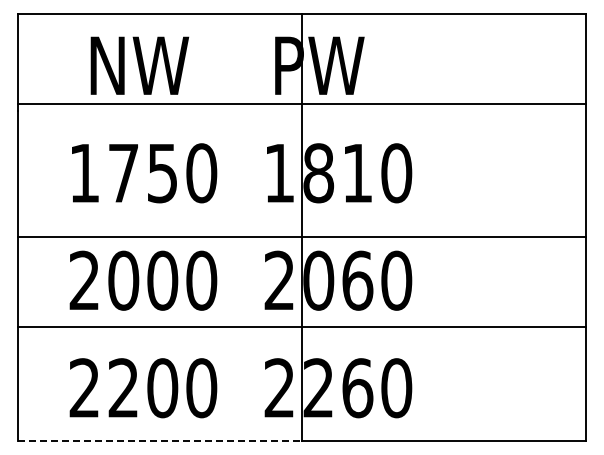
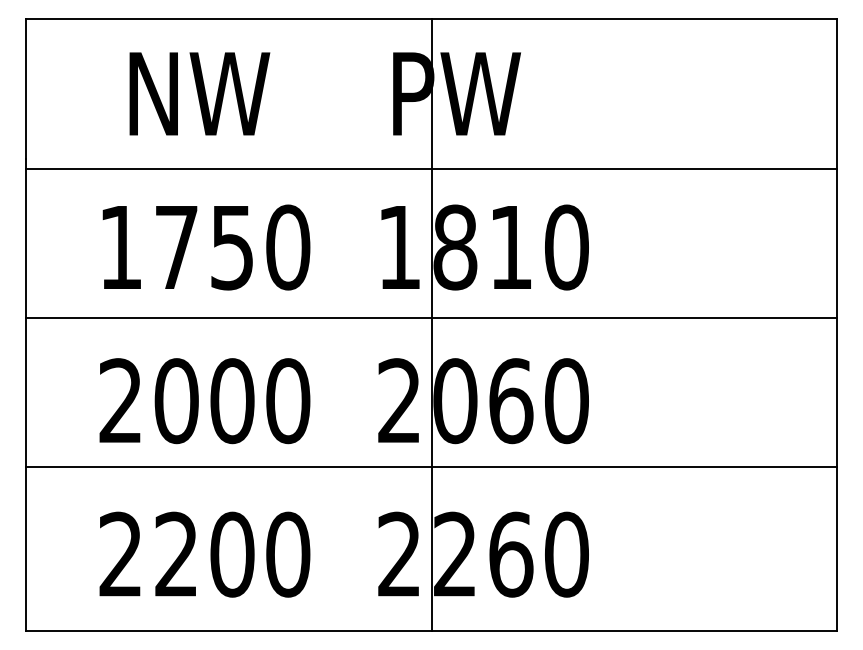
line: (301, 104) -> (430, 169), moved
line: (301, 236) -> (430, 317), moved
line: (160, 441) -> (229, 630), dashed -> solid

